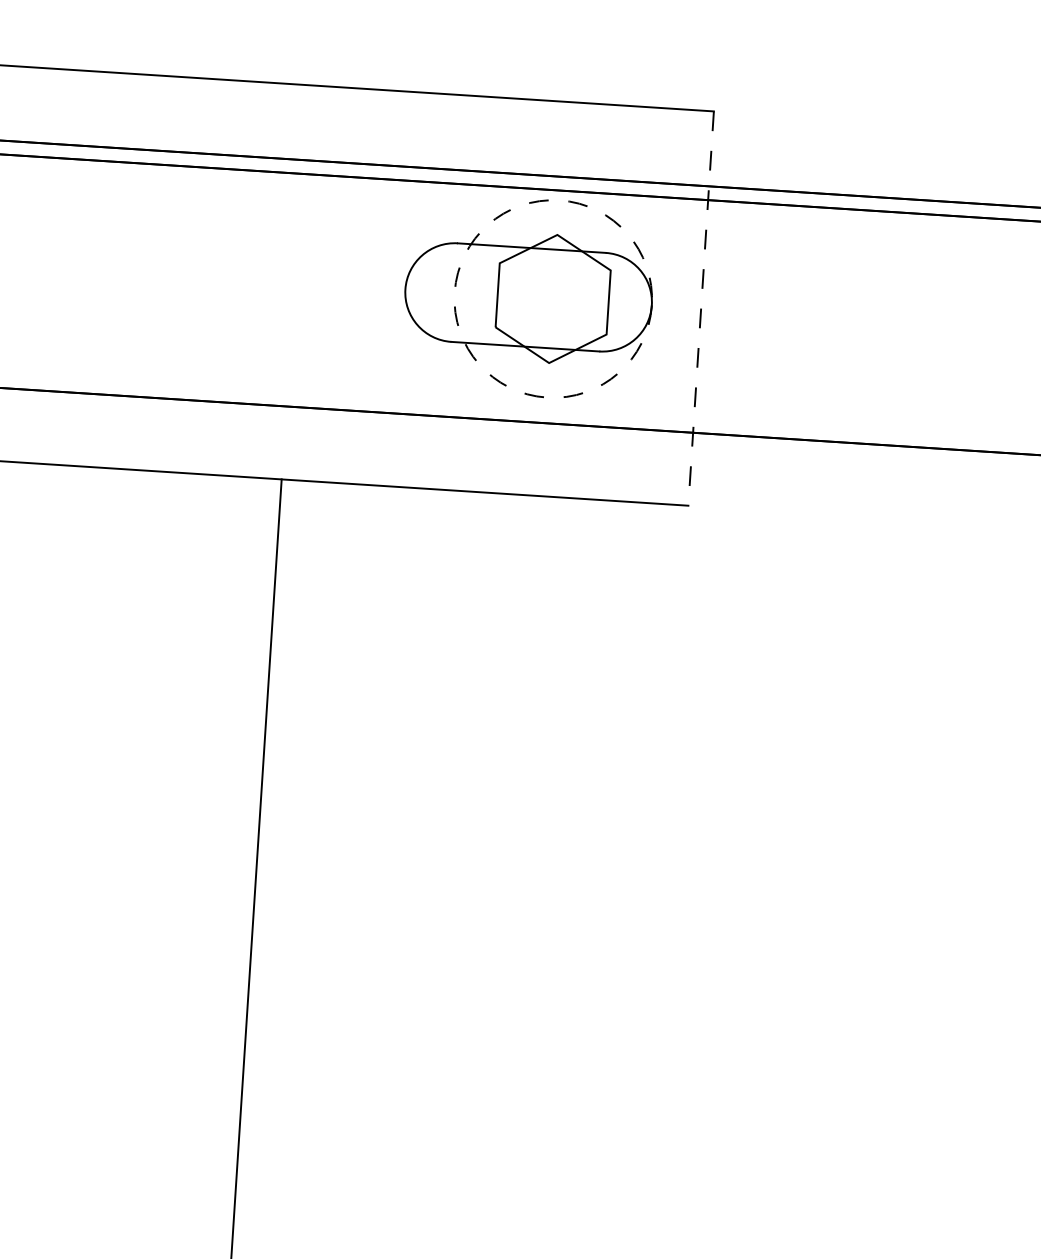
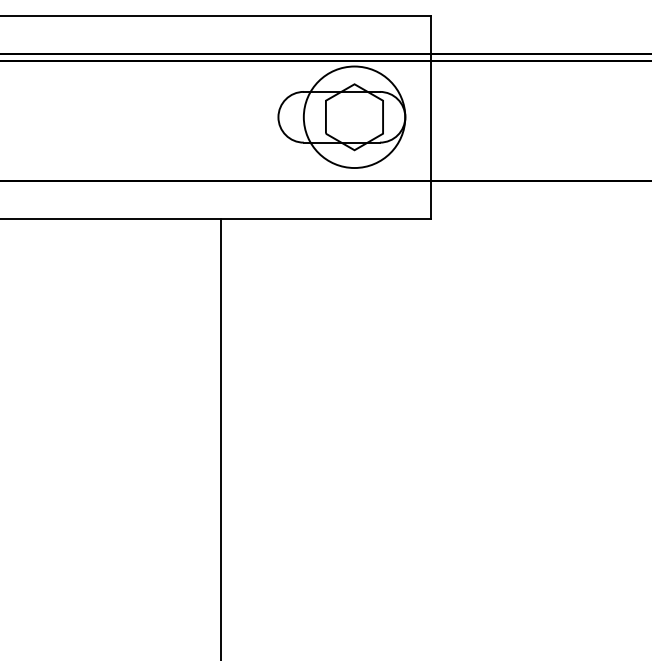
circle: (553, 299) -> (354, 117), dashed -> solid
line: (700, 308) -> (430, 117), dashed -> solid

